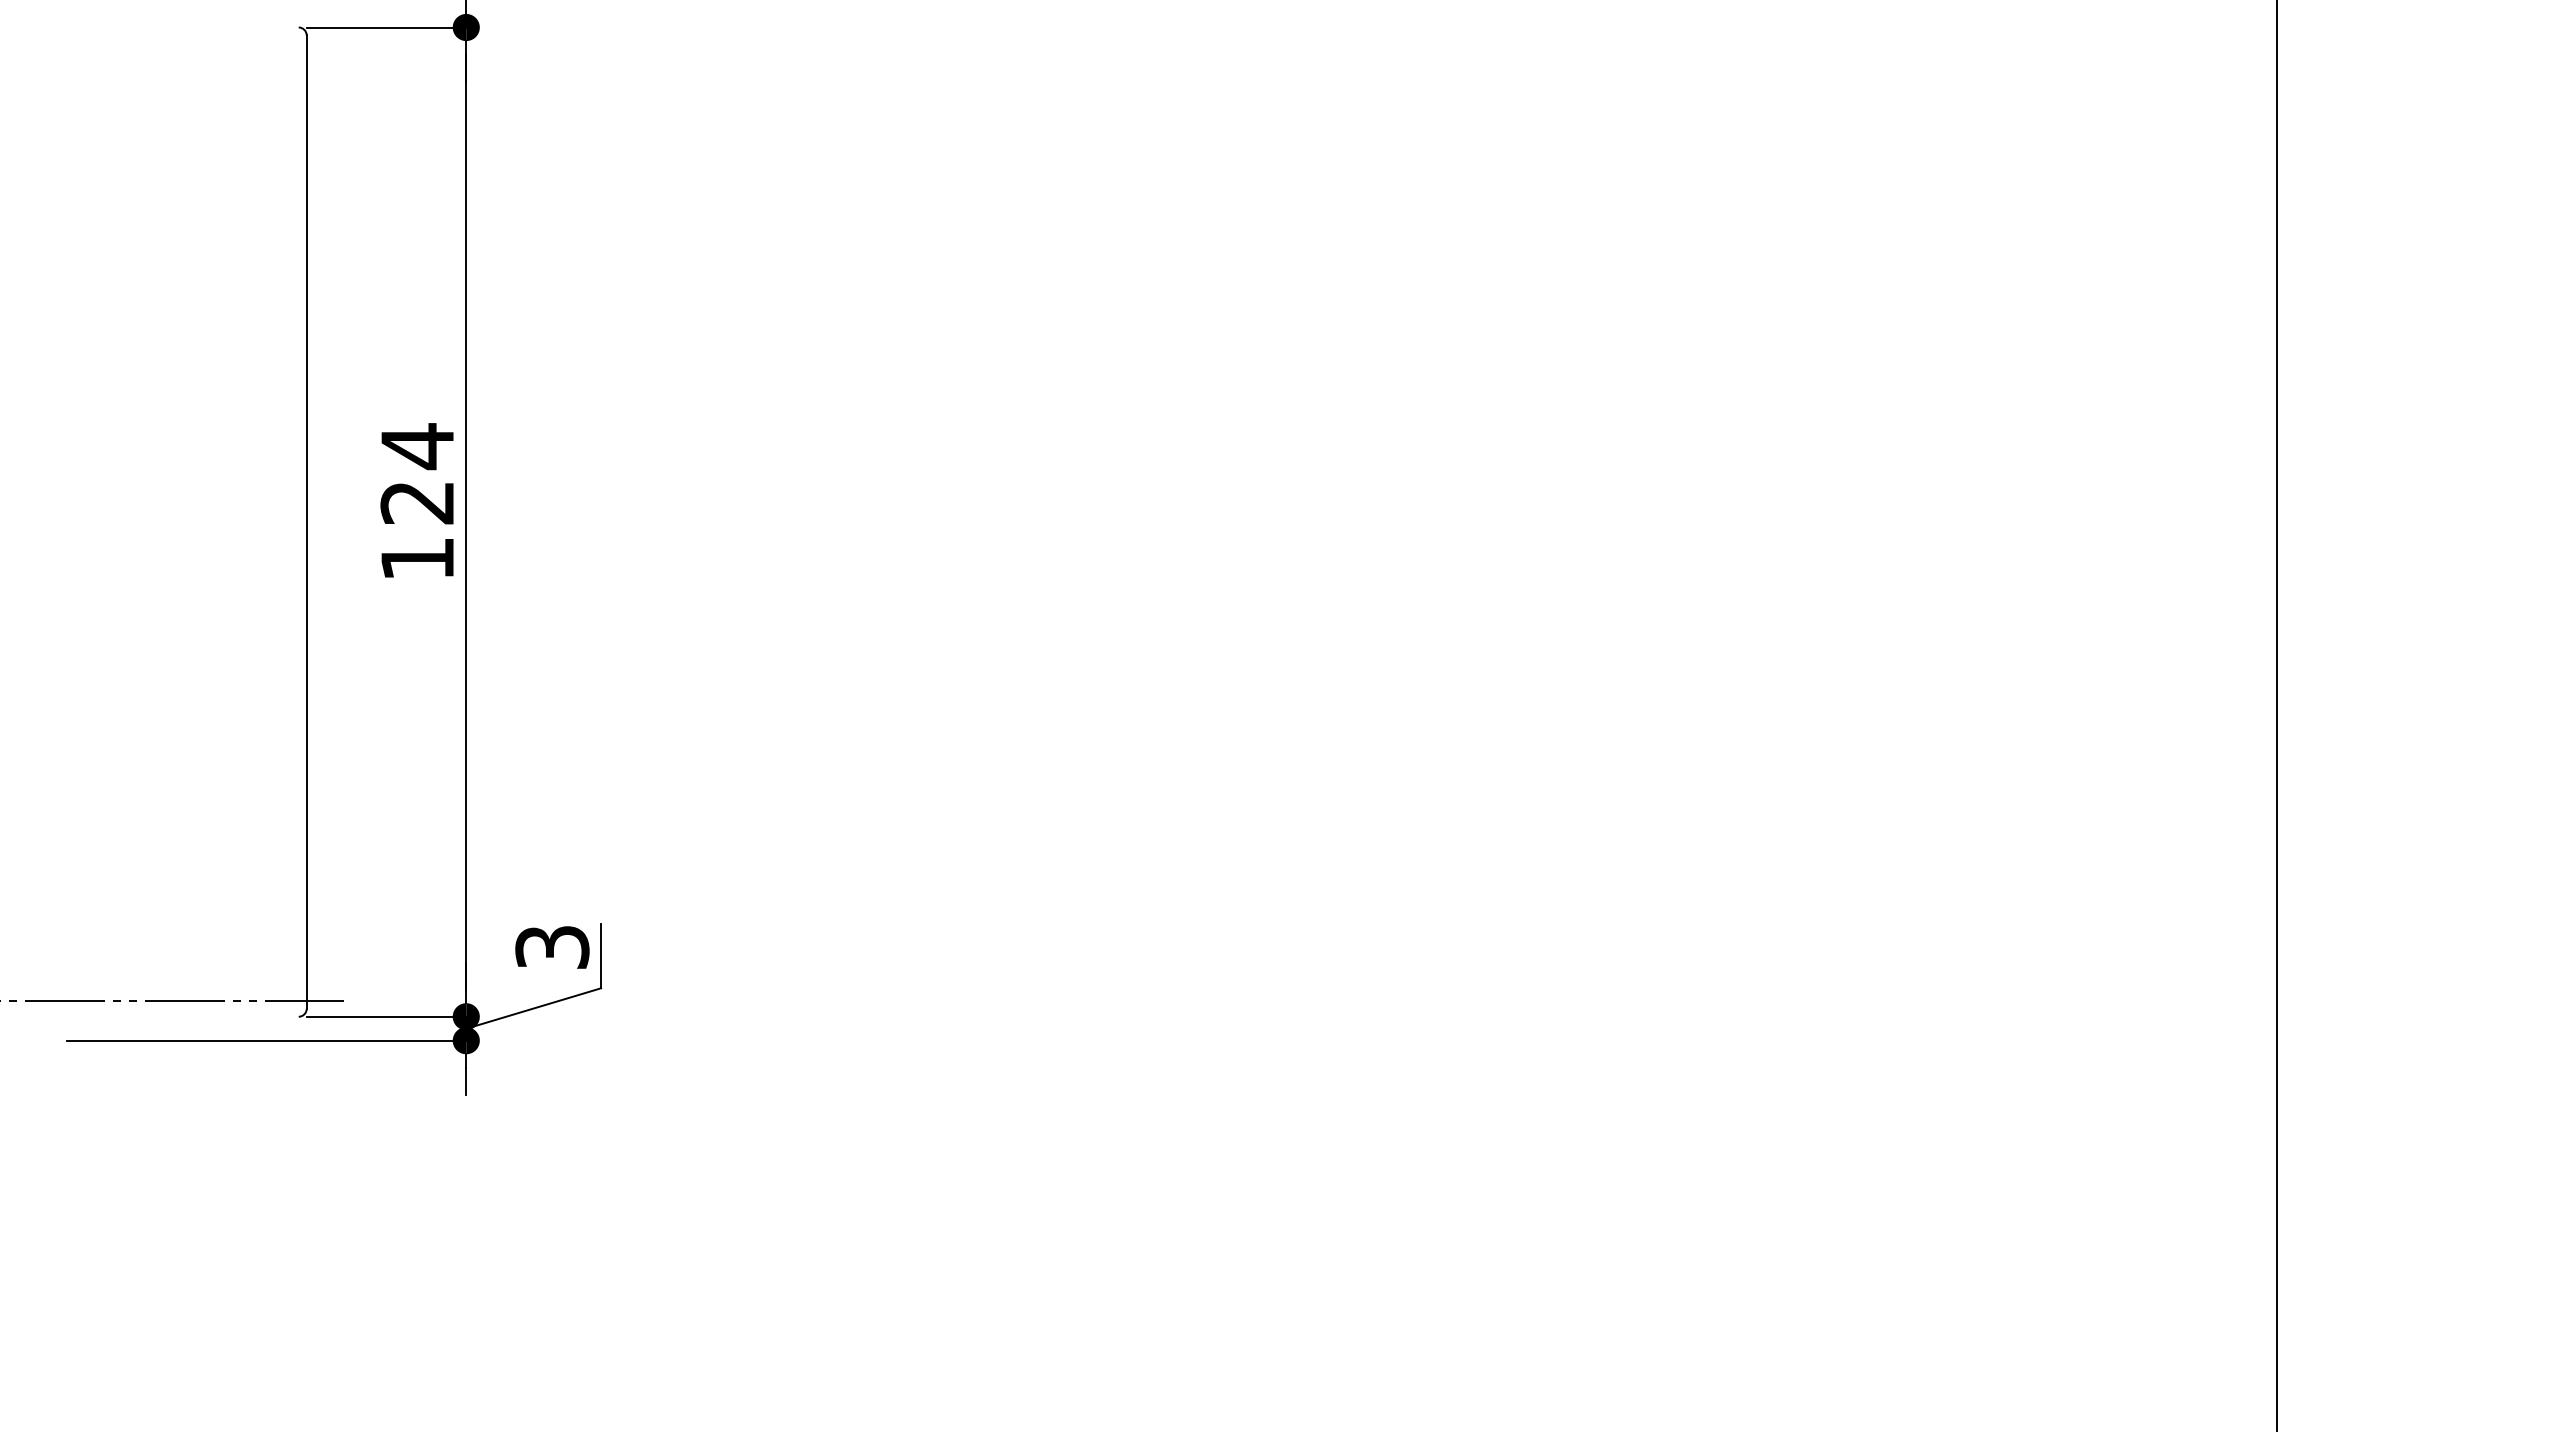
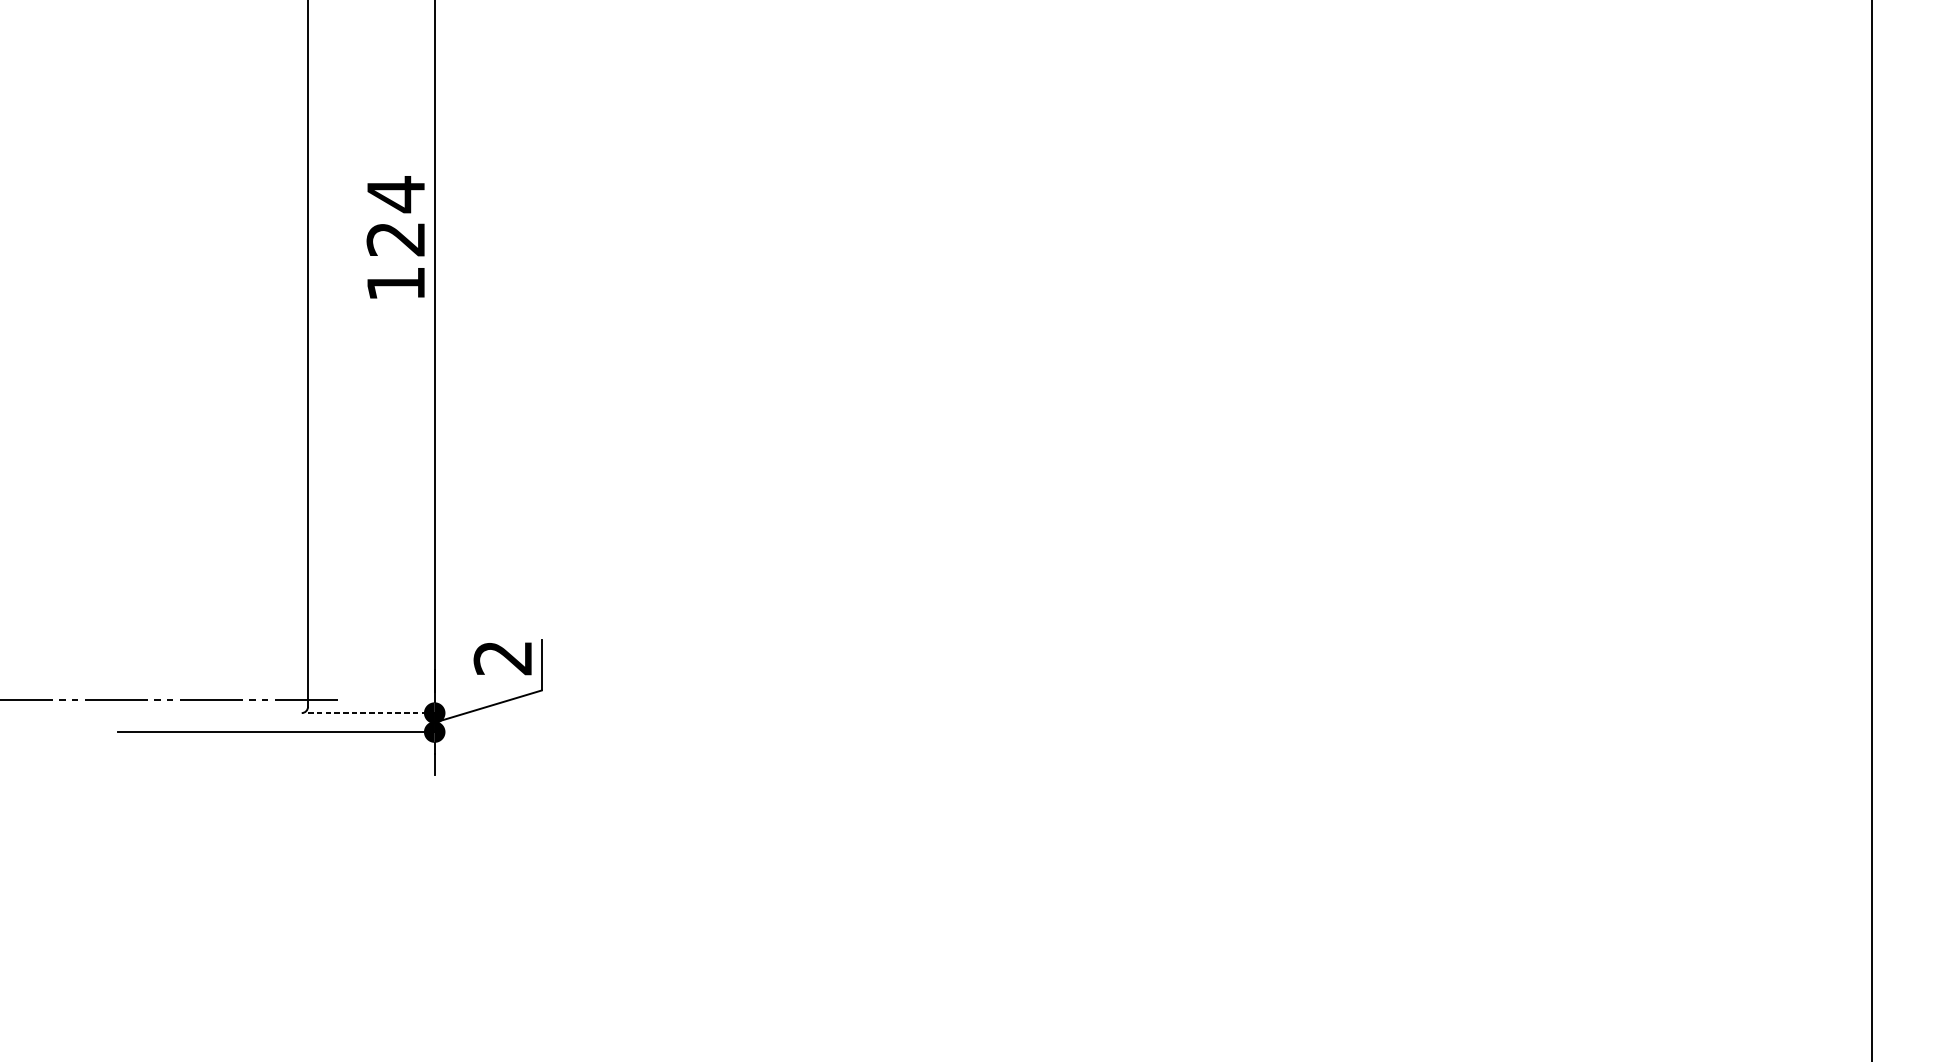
text: (416, 500) -> (395, 237), moved
text: (552, 947) -> (503, 658), 3 -> 2
line: (390, 1016) -> (374, 712), solid -> dashed

